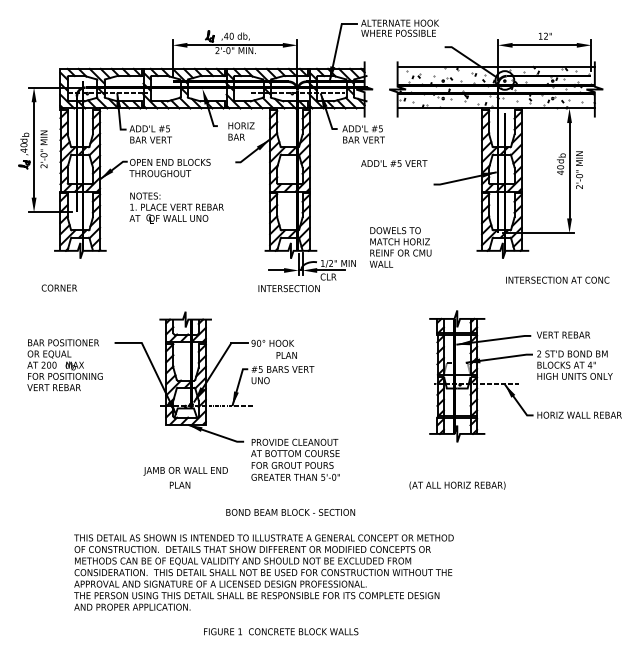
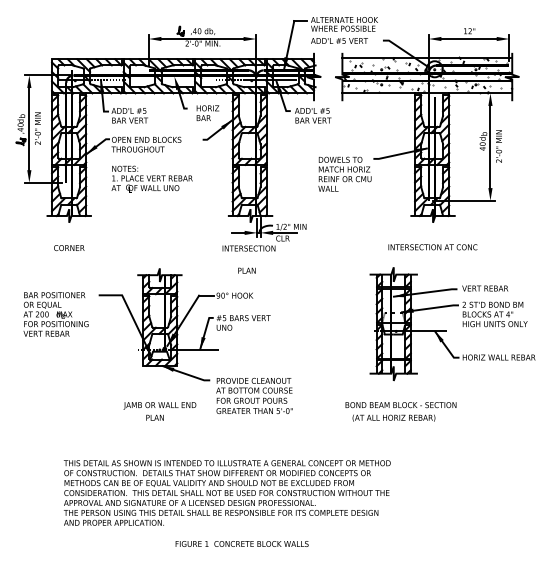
text: (394, 163) -> (339, 40), moved
text: (400, 247) -> (344, 174), moved
text: (557, 279) -> (432, 246), moved
text: (58, 287) -> (68, 247), moved
text: (286, 355) -> (246, 270), moved
text: (290, 512) -> (400, 405), moved

